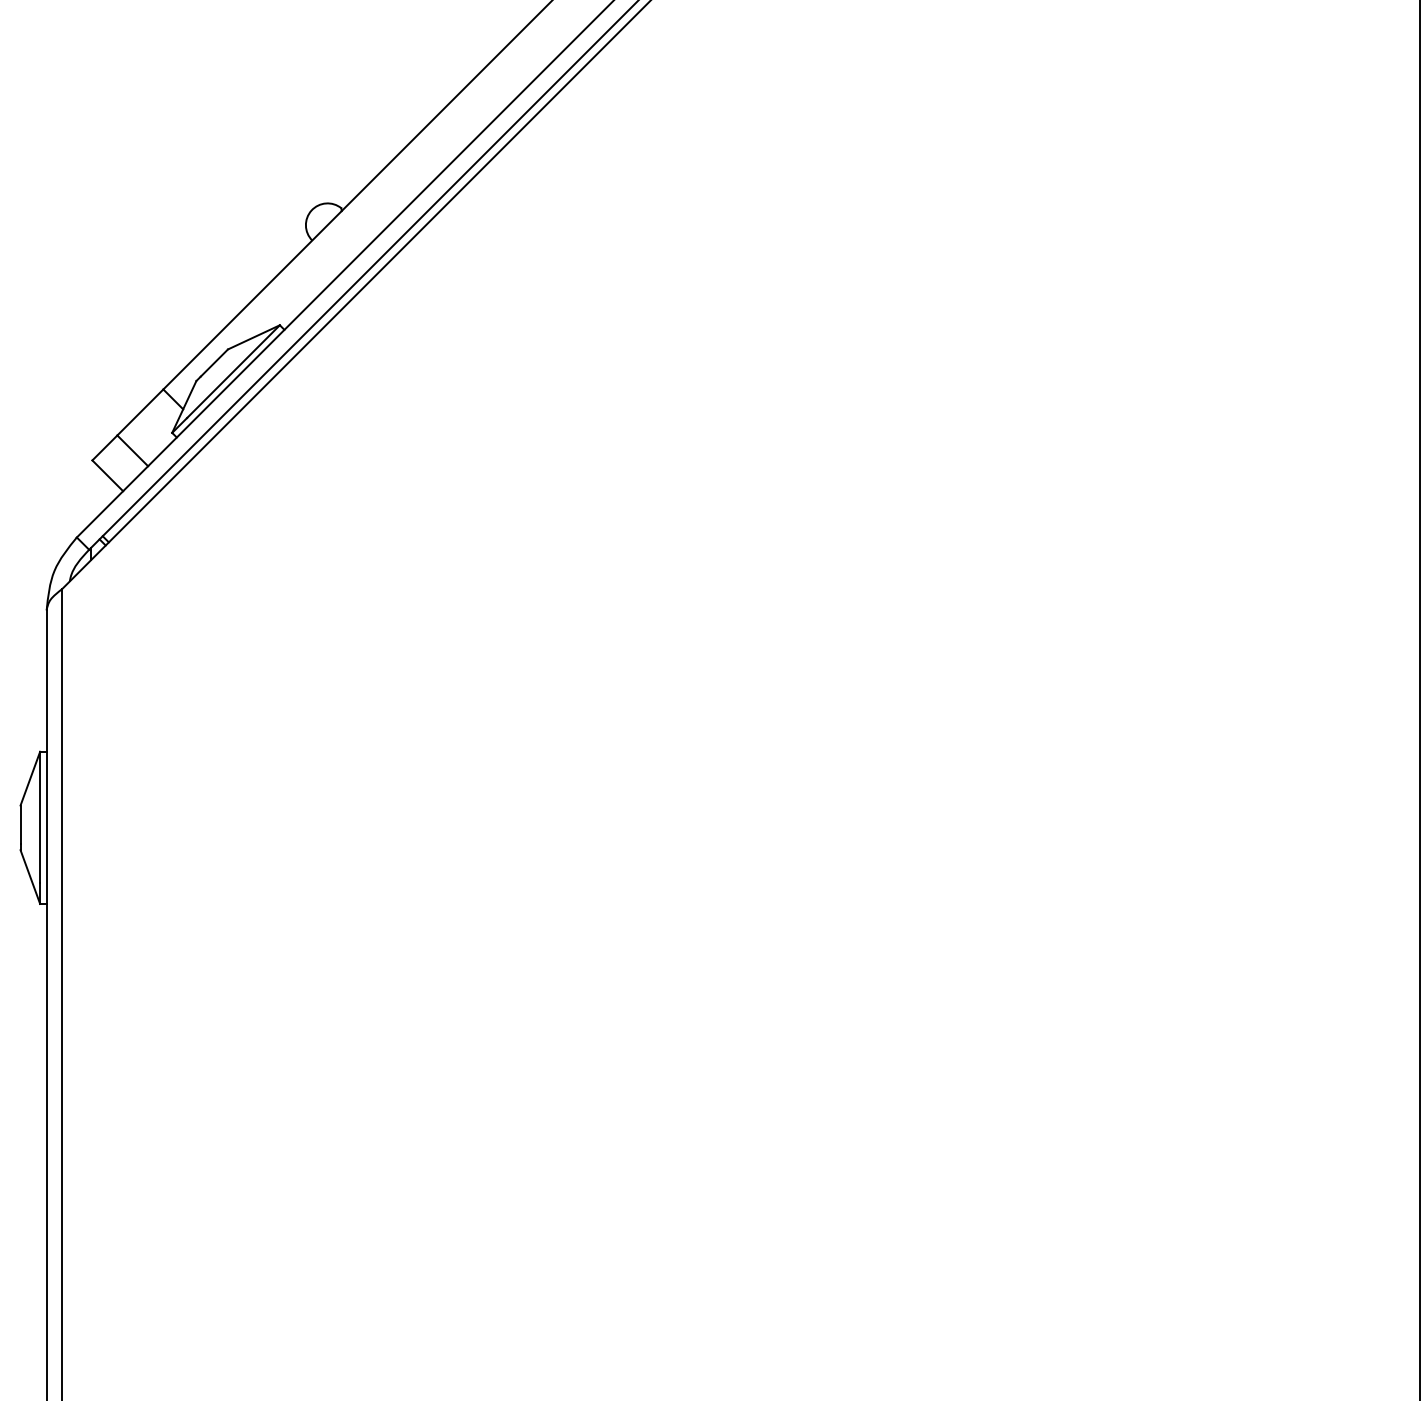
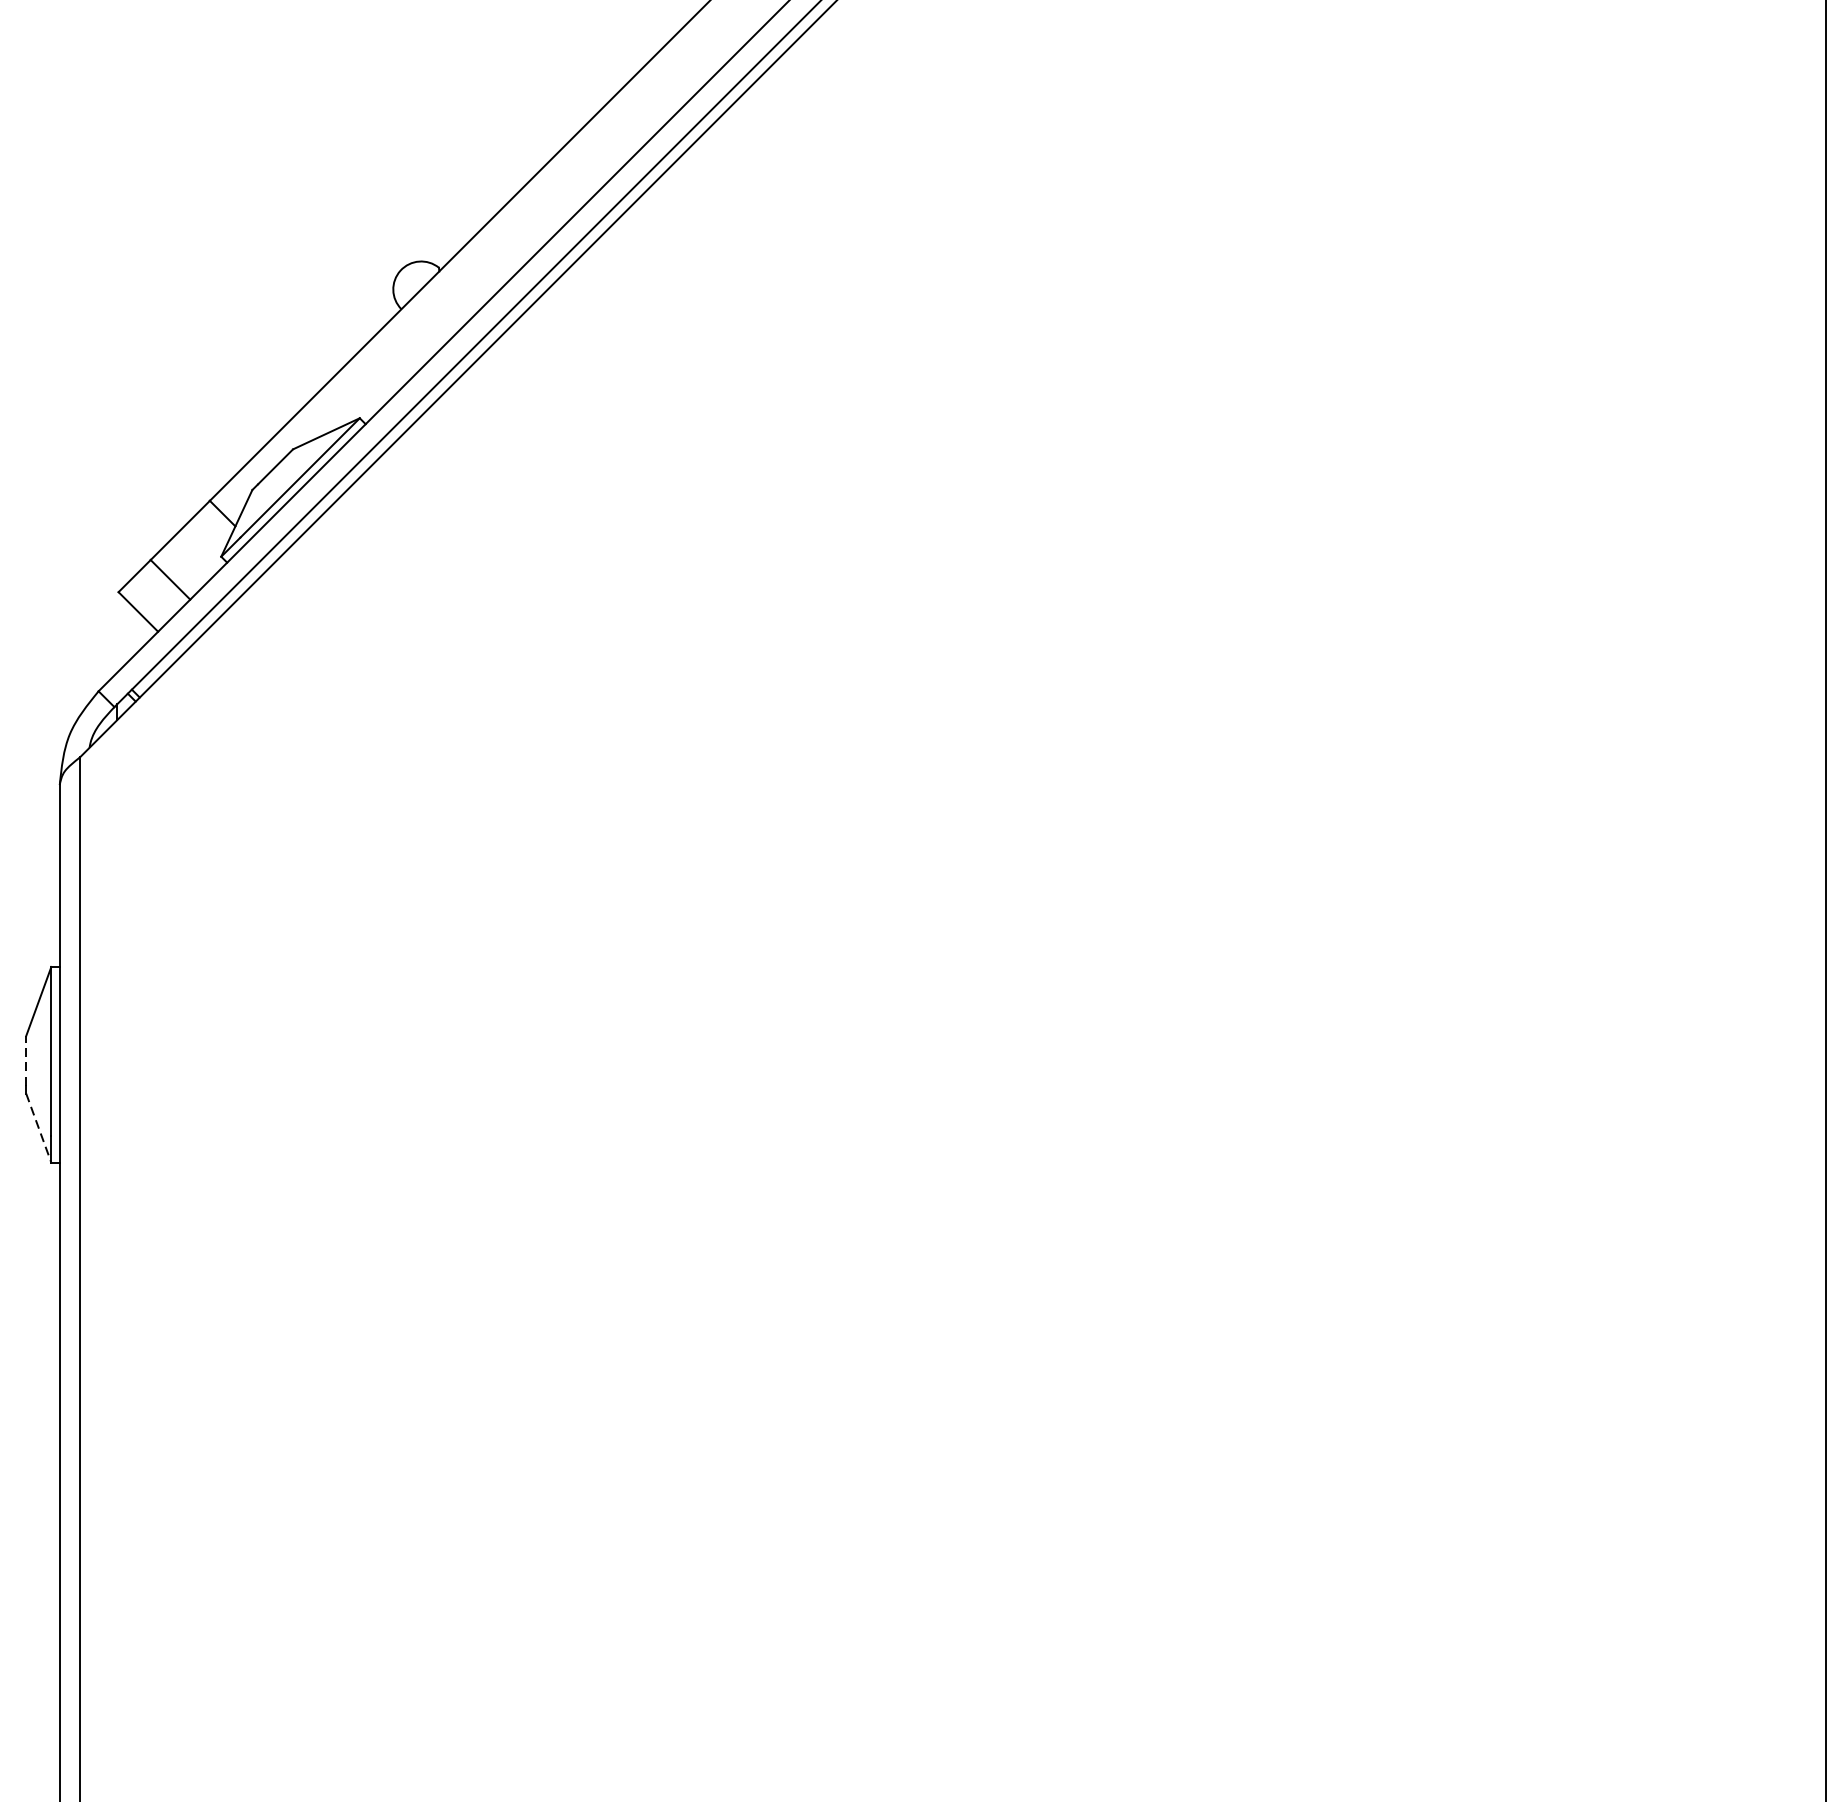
line: (20, 824) -> (26, 1060), solid -> dashed
line: (30, 877) -> (38, 1128), solid -> dashed

